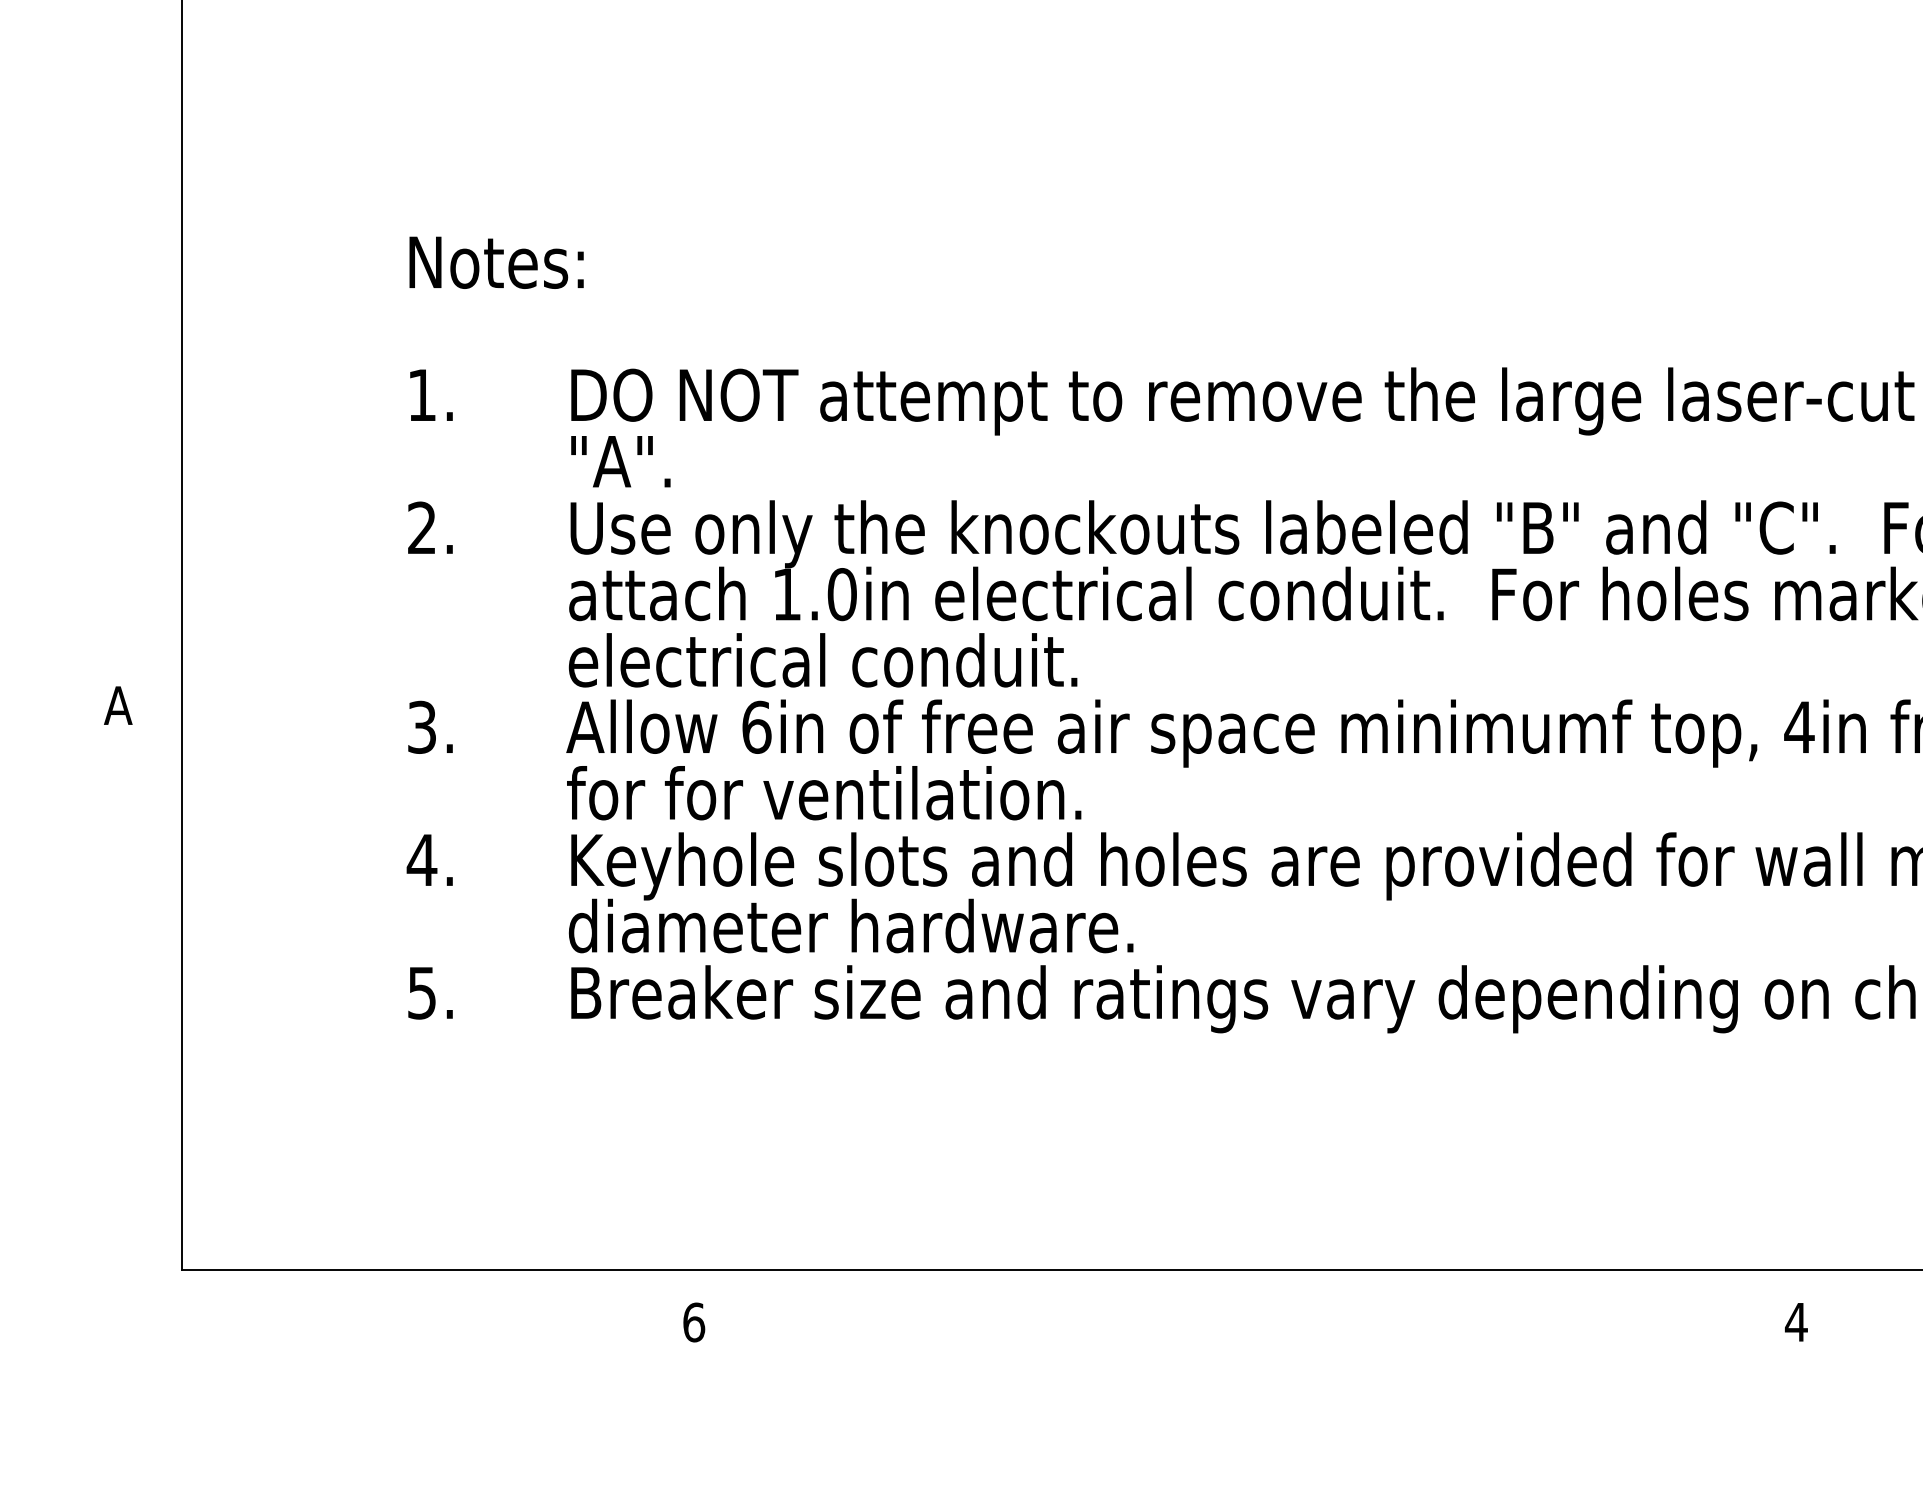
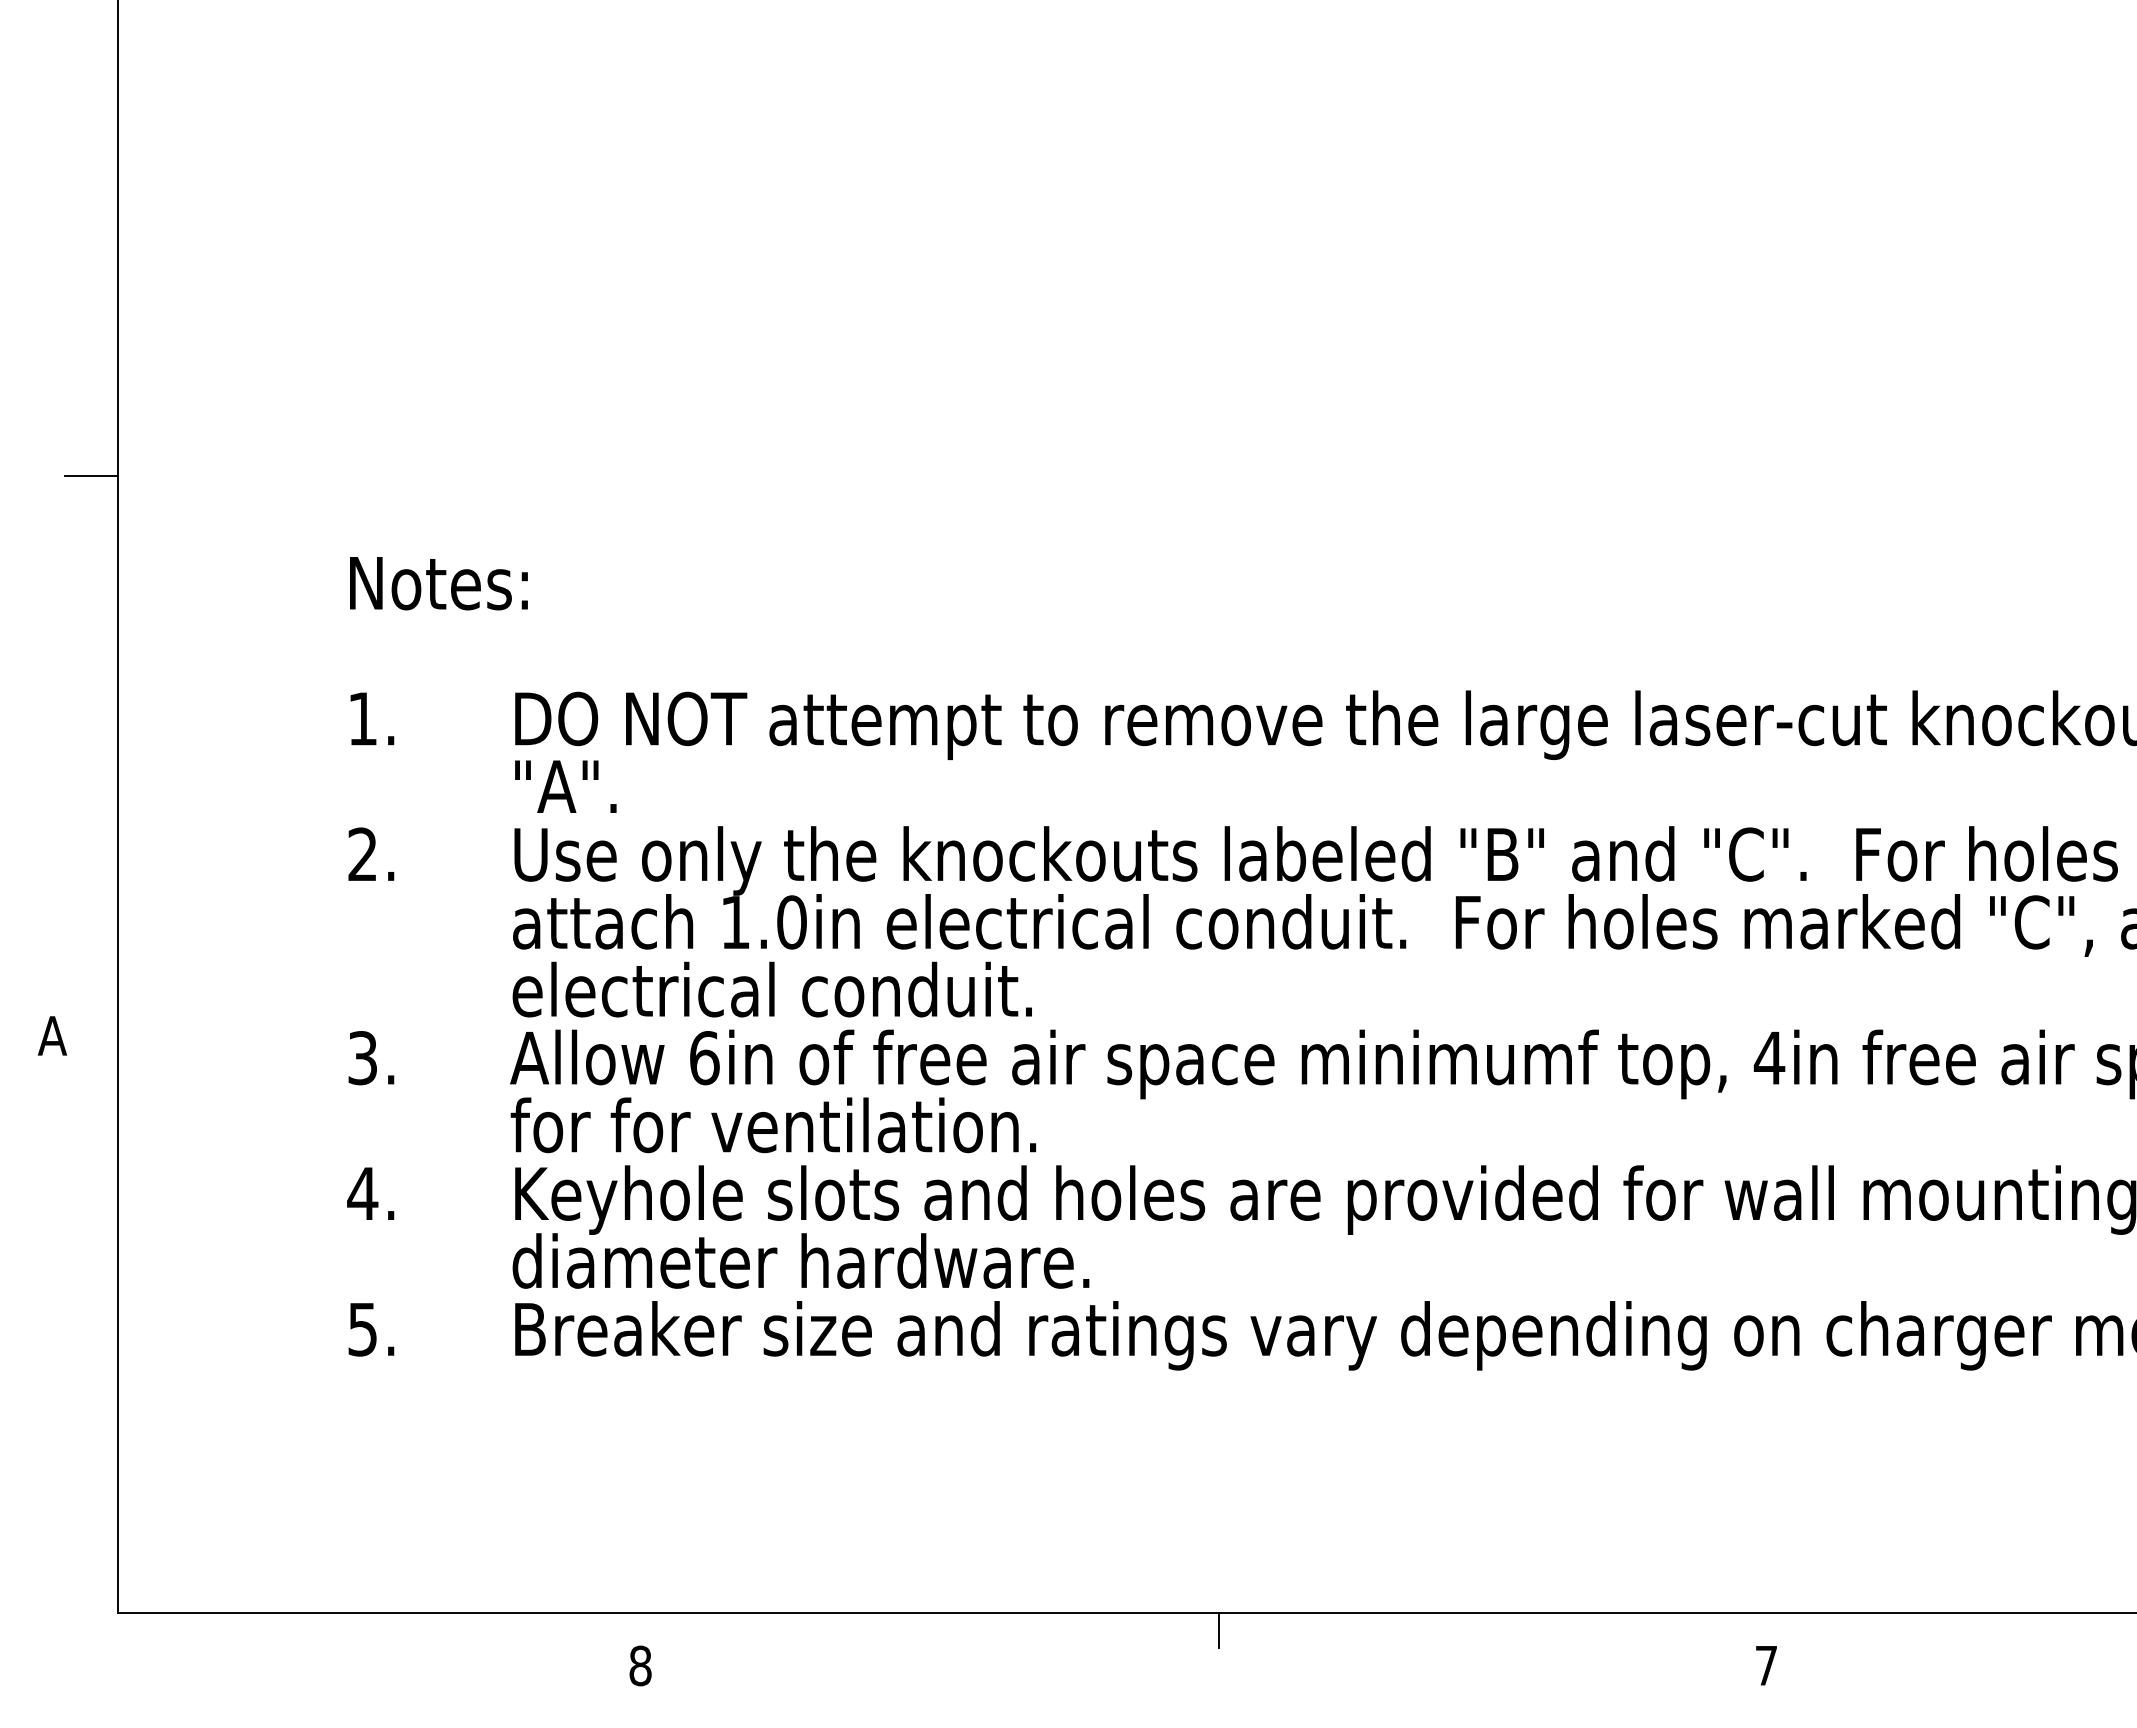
line: (156, 156) -> (91, 475), added
line: (1260, 1287) -> (1219, 1630), added
text: (693, 1322) -> (640, 1665), 6 -> 8
text: (1796, 1322) -> (1766, 1665), 4 -> 7

